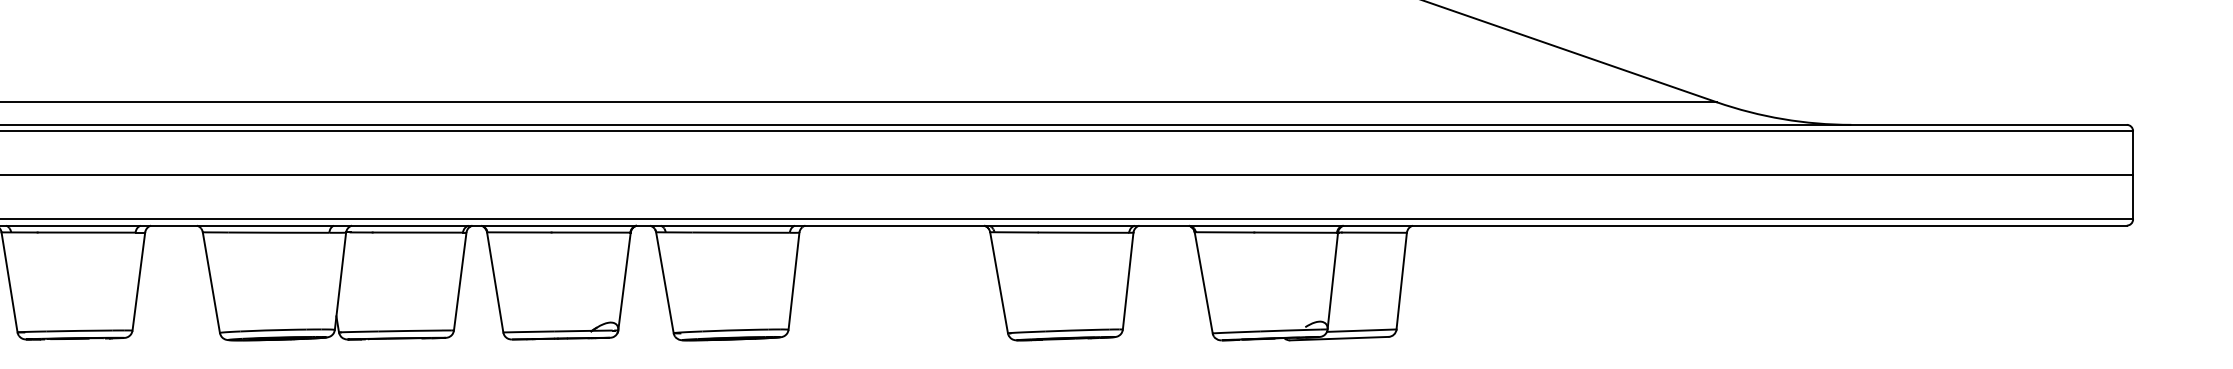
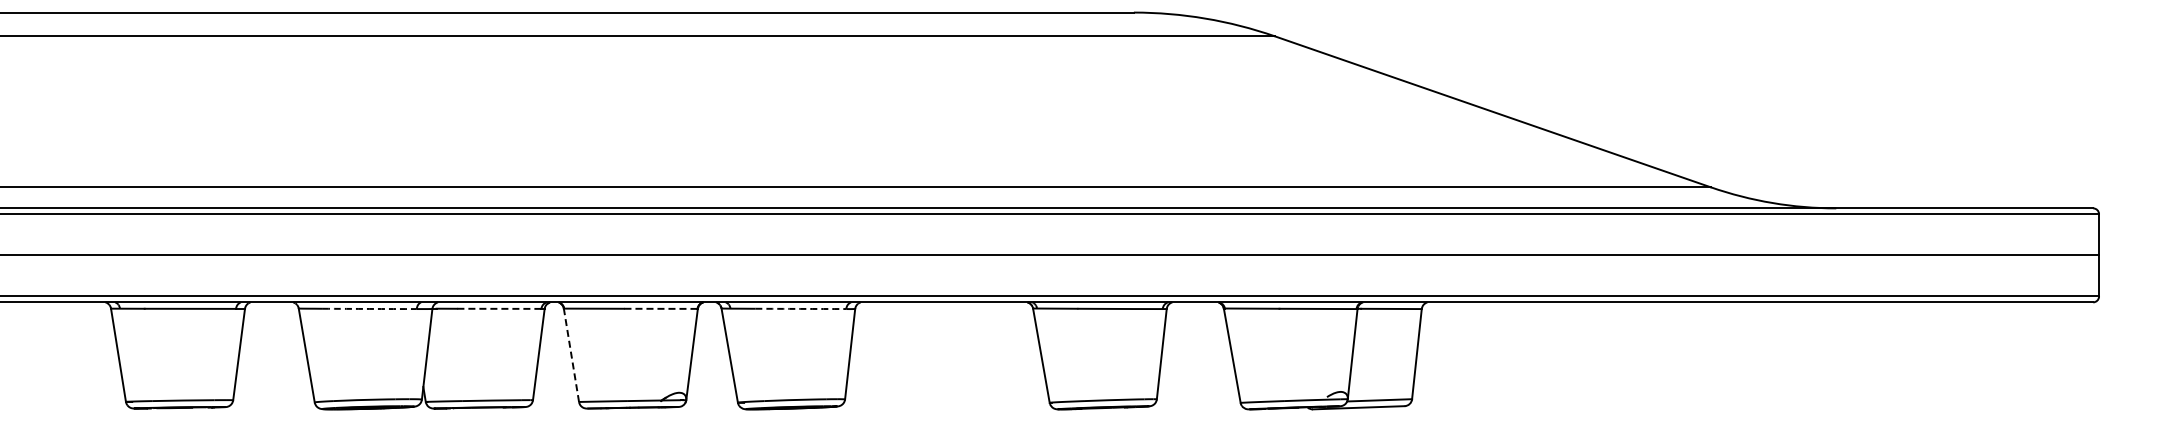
arc: (278, 232) -> (369, 308), solid -> dashed
line: (416, 232) -> (498, 308), solid -> dashed
line: (590, 232) -> (660, 308), solid -> dashed
arc: (740, 232) -> (800, 308), solid -> dashed
line: (495, 281) -> (571, 354), solid -> dashed

